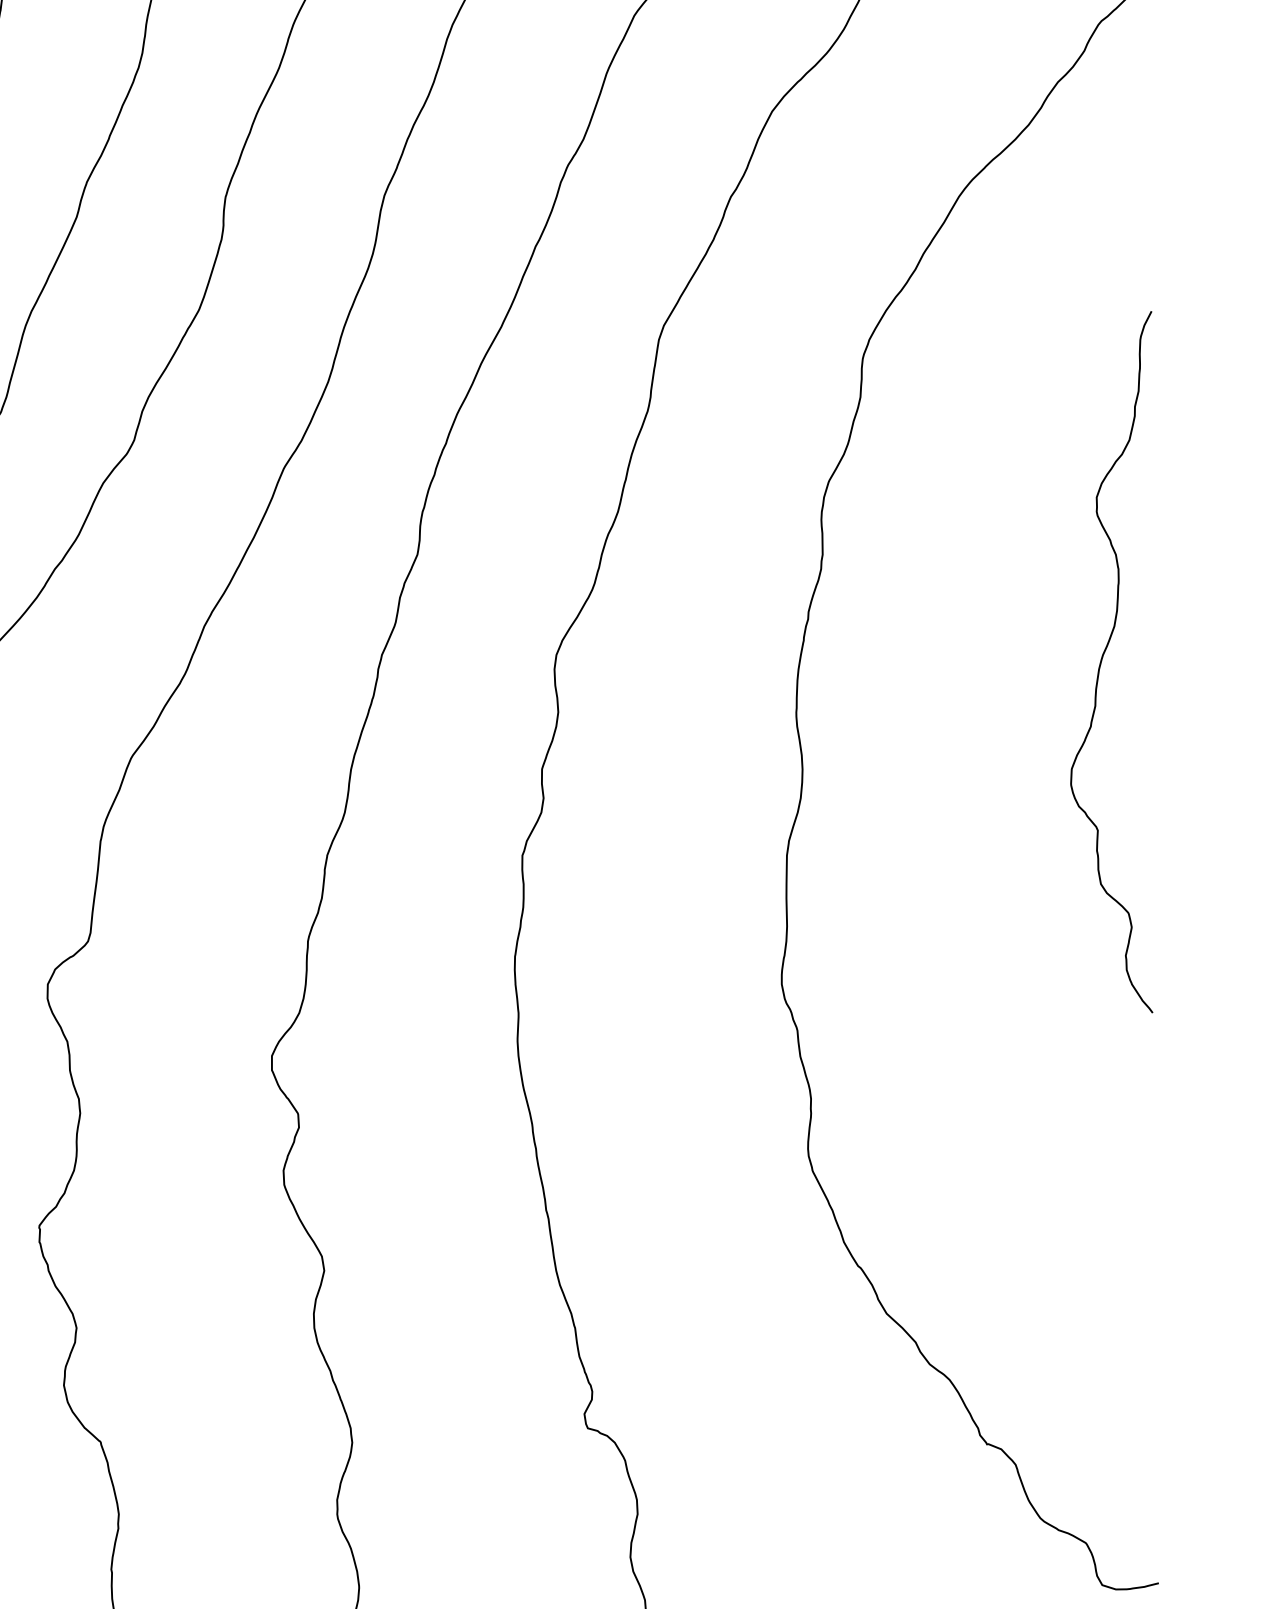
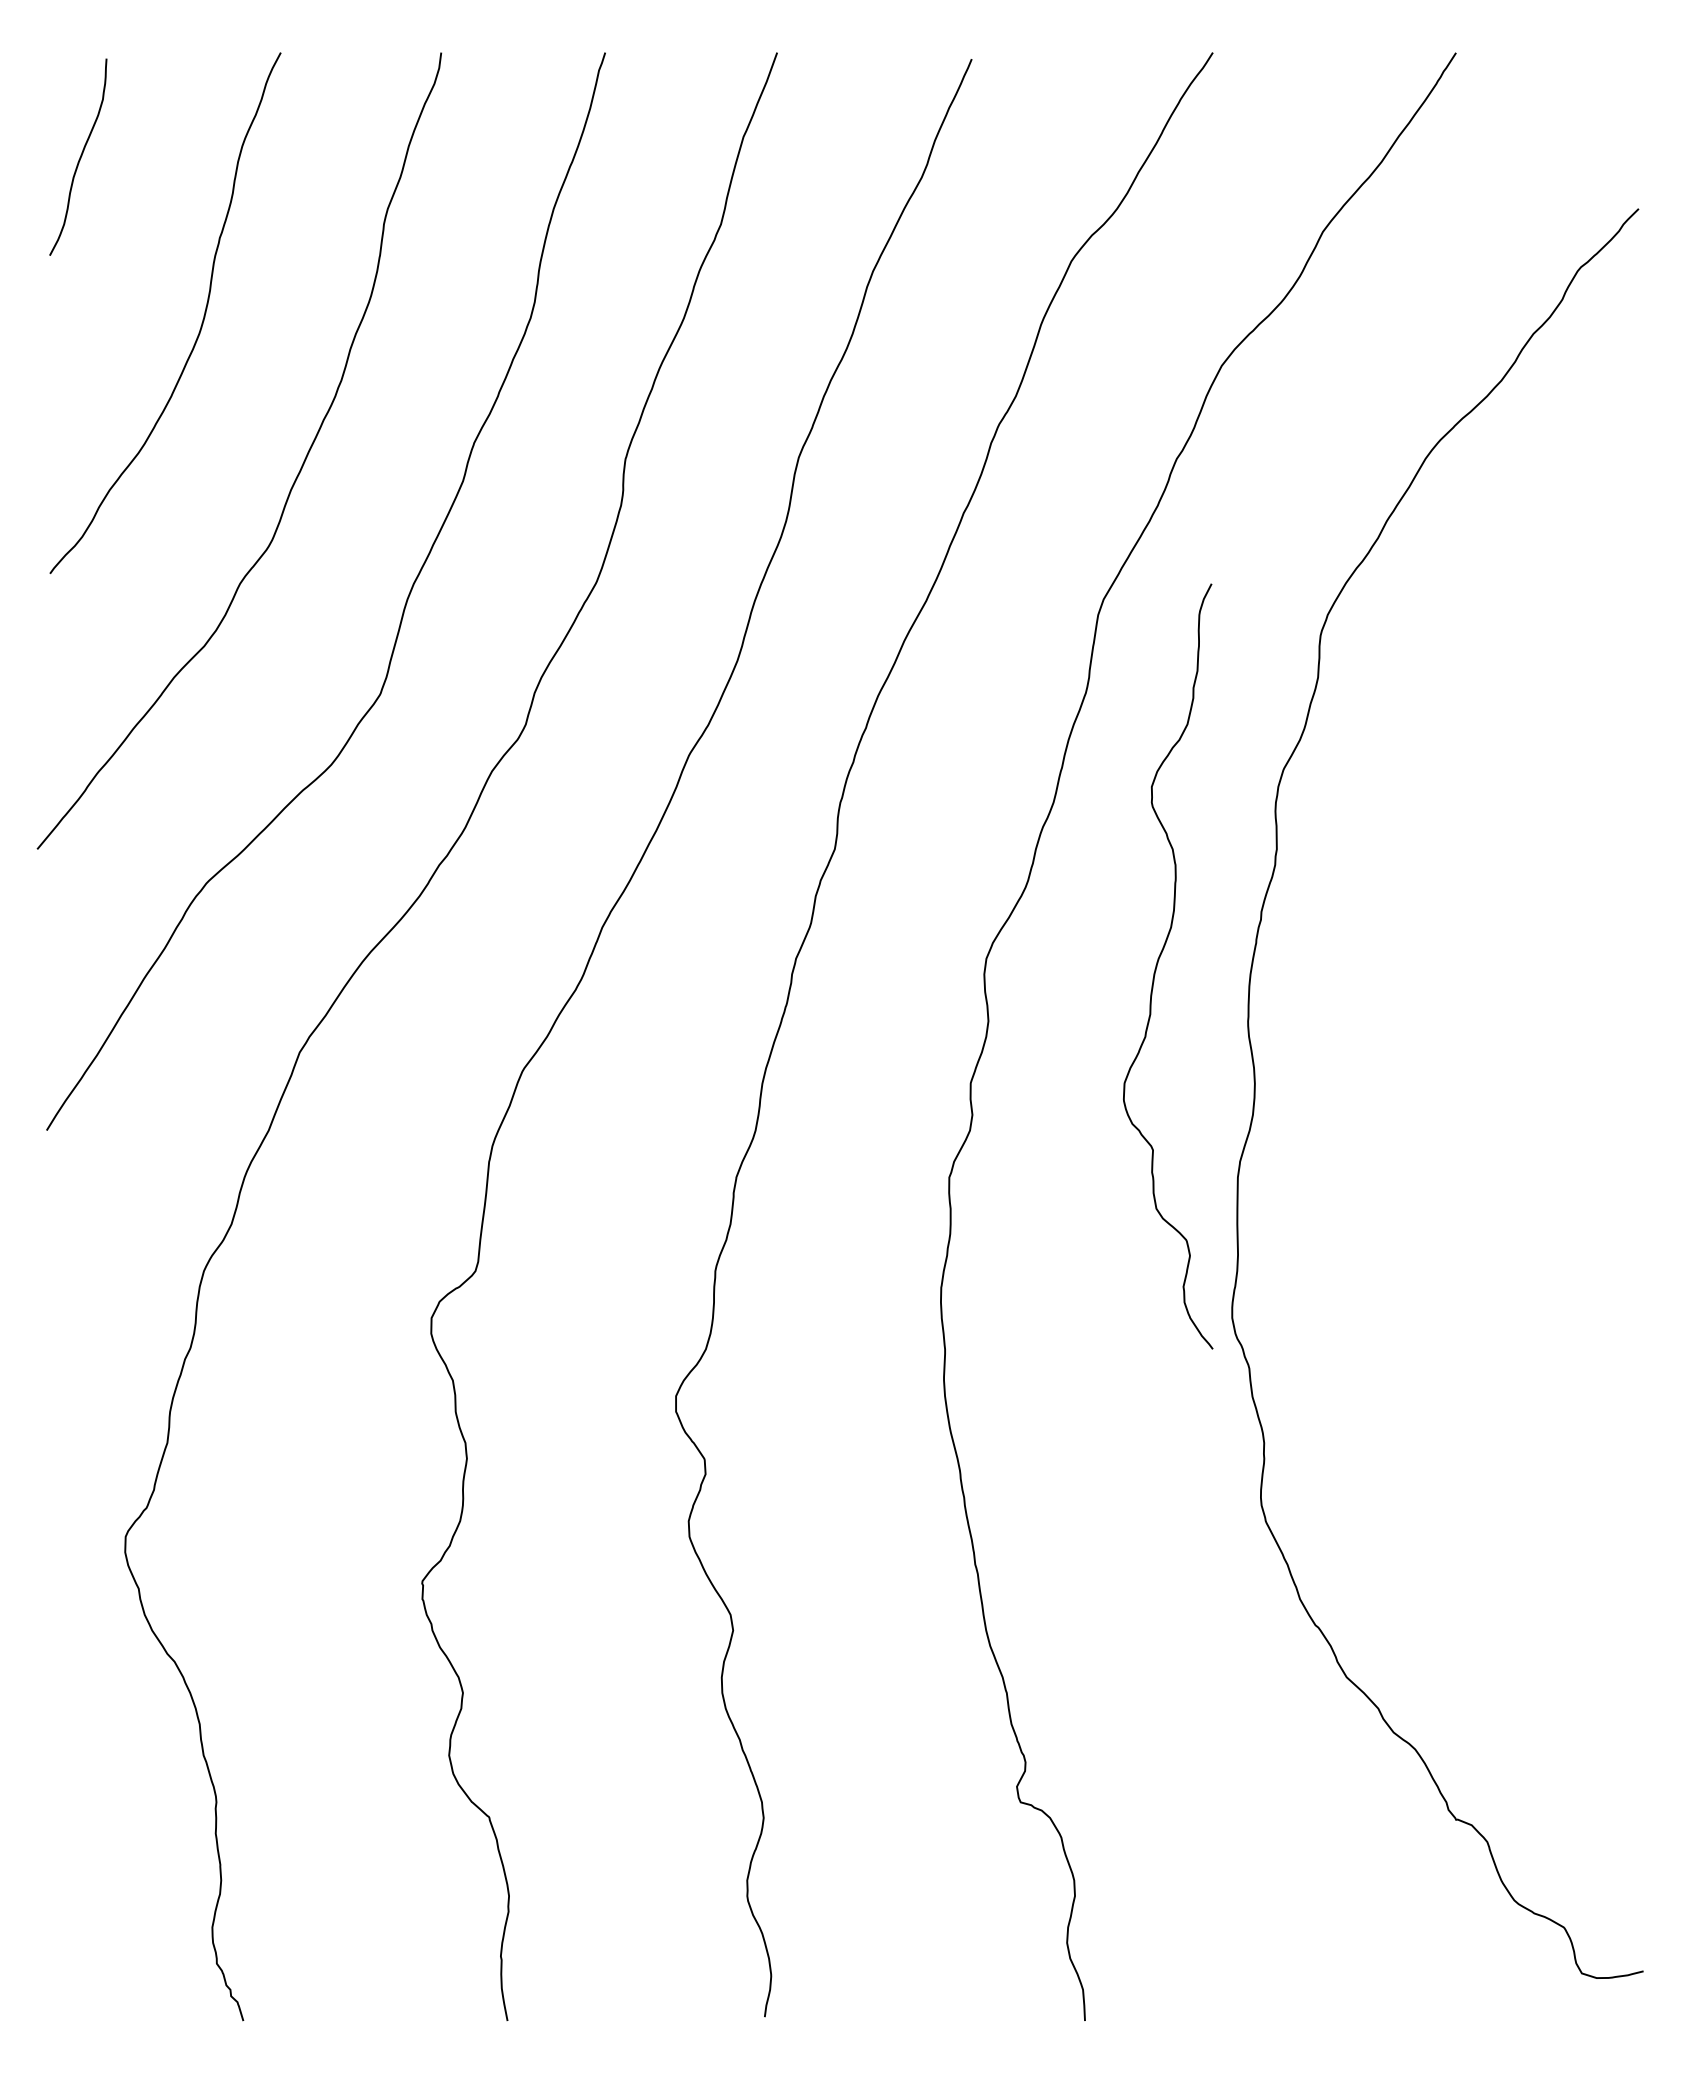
curve: (1102, 659) -> (1158, 963), moved

